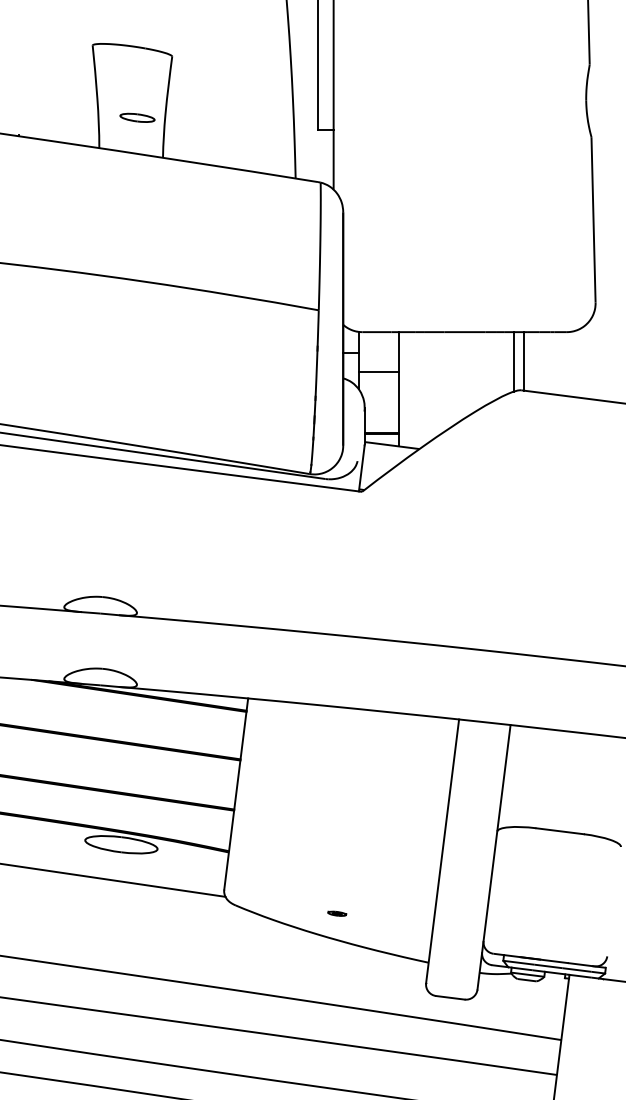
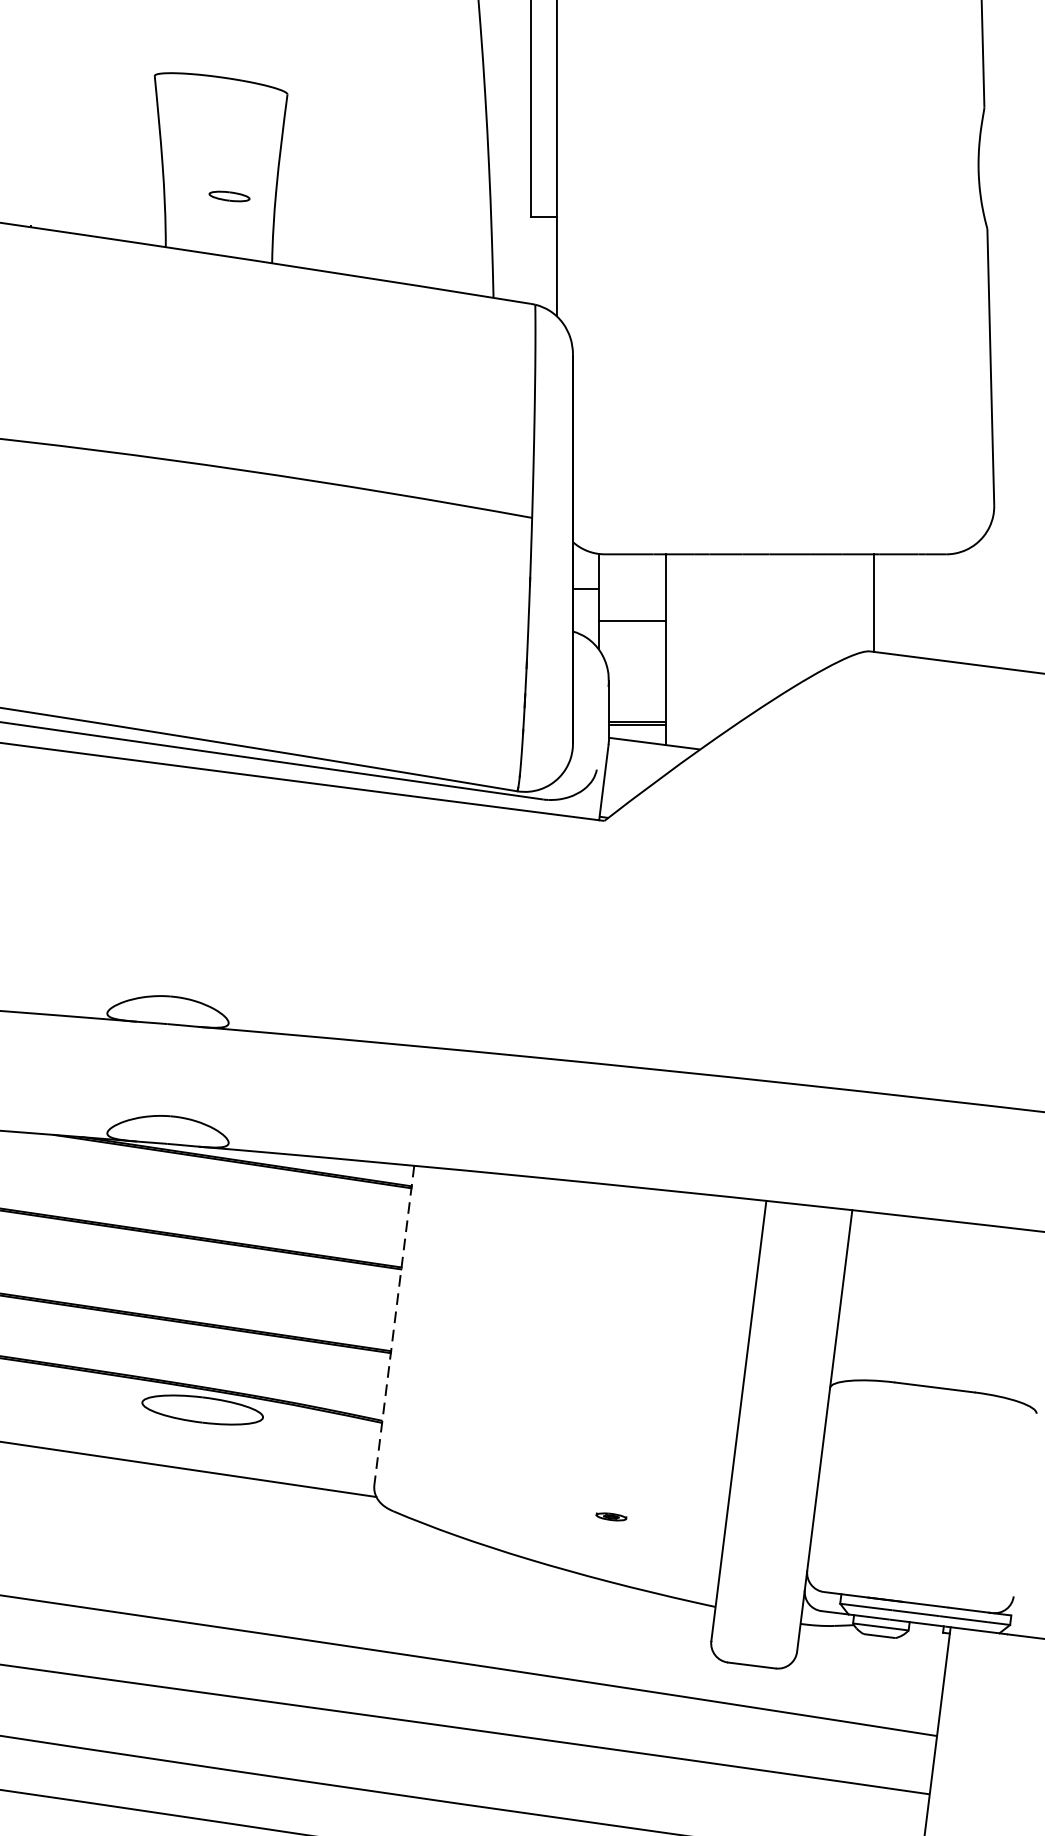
part: (137, 117) -> (229, 196), size x0.7
line: (513, 361) -> (857, 603), removed
line: (236, 794) -> (394, 1326), solid -> dashed
part: (337, 913) -> (611, 1516), moved

